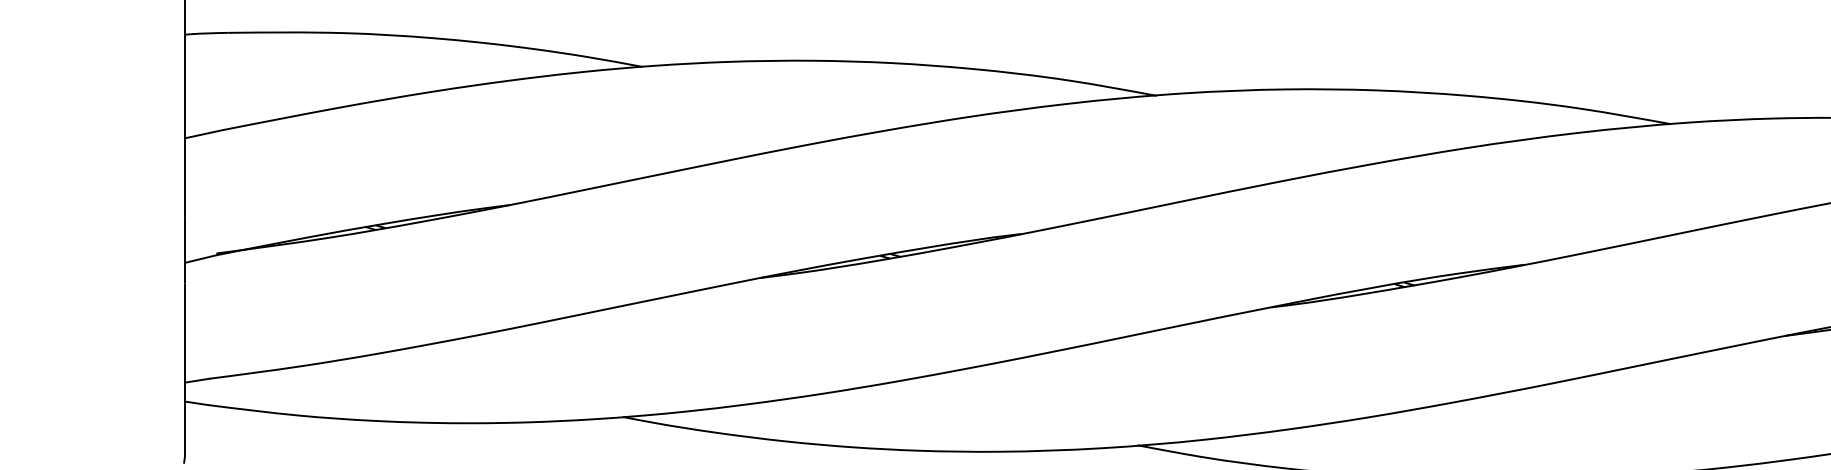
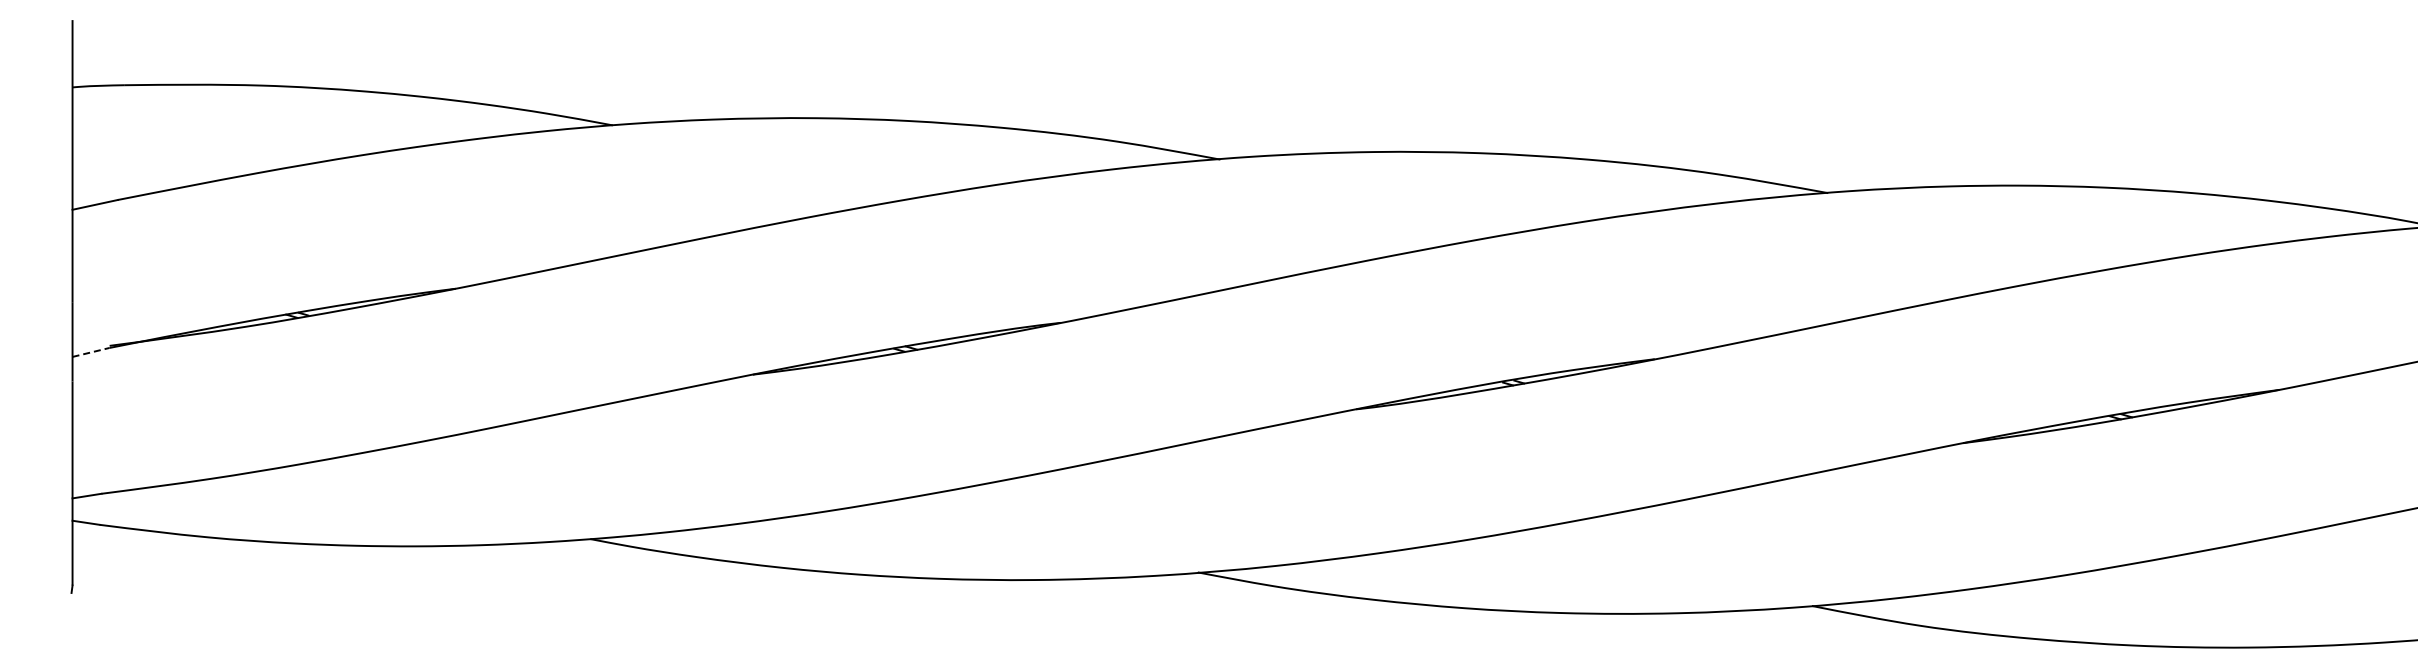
line: (201, 259) -> (91, 352), solid -> dashed

